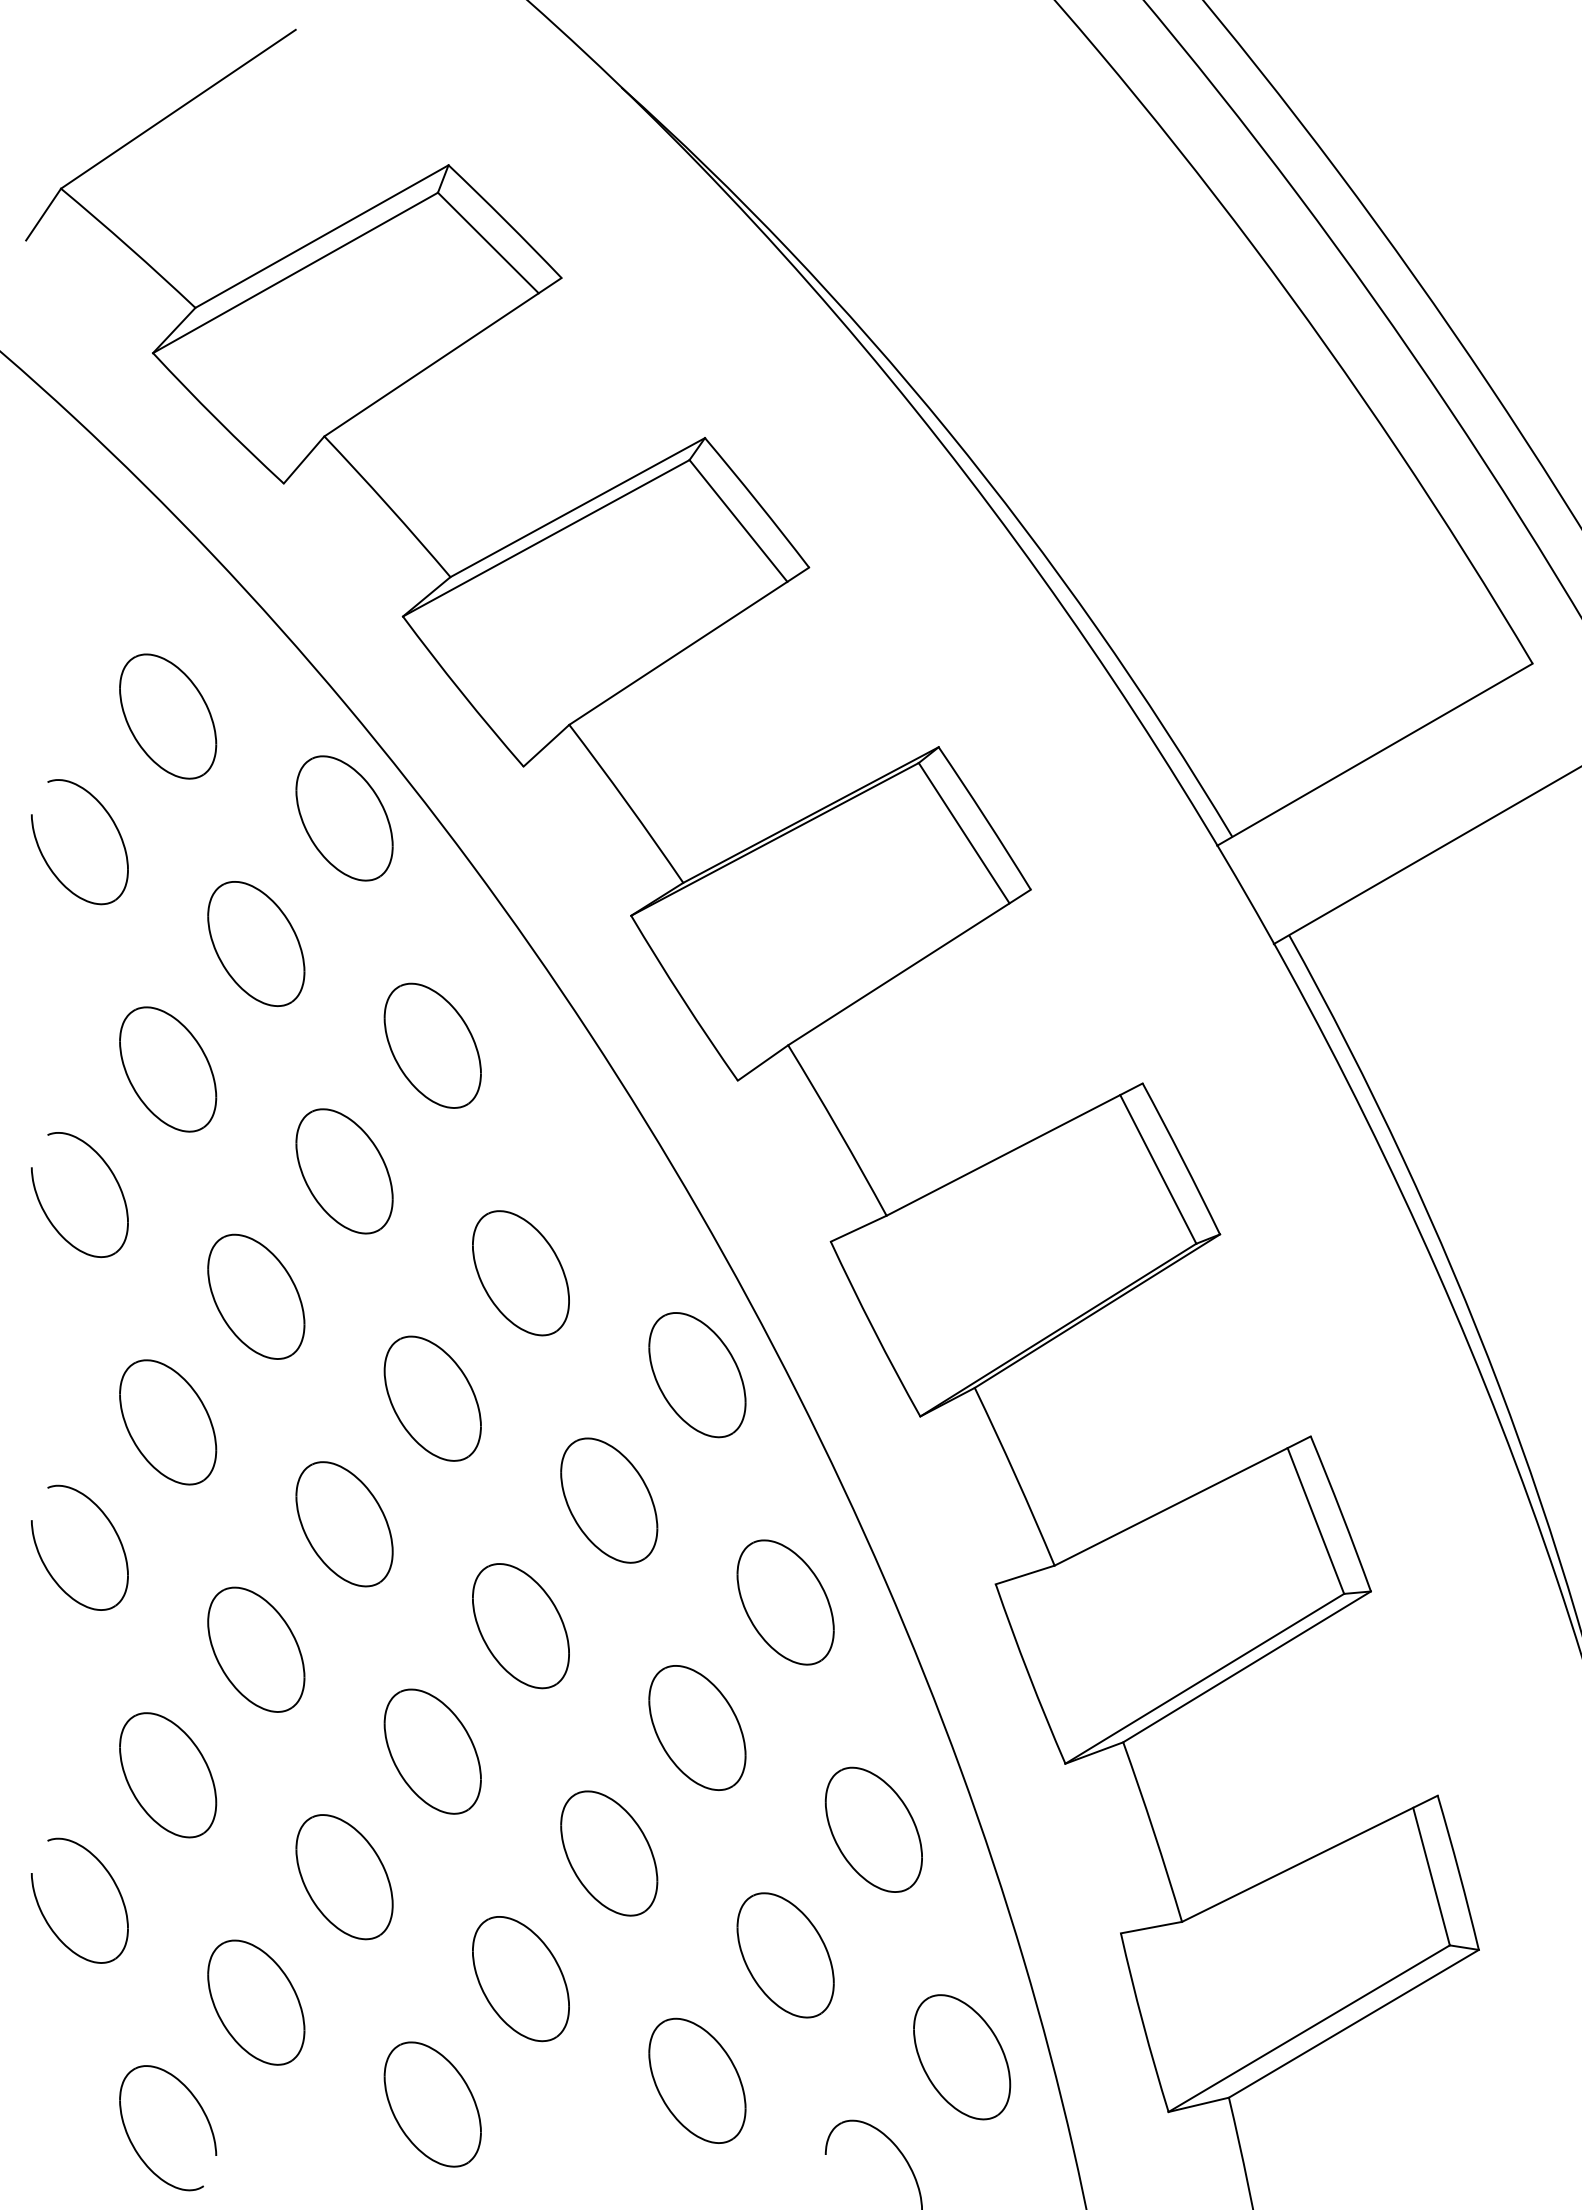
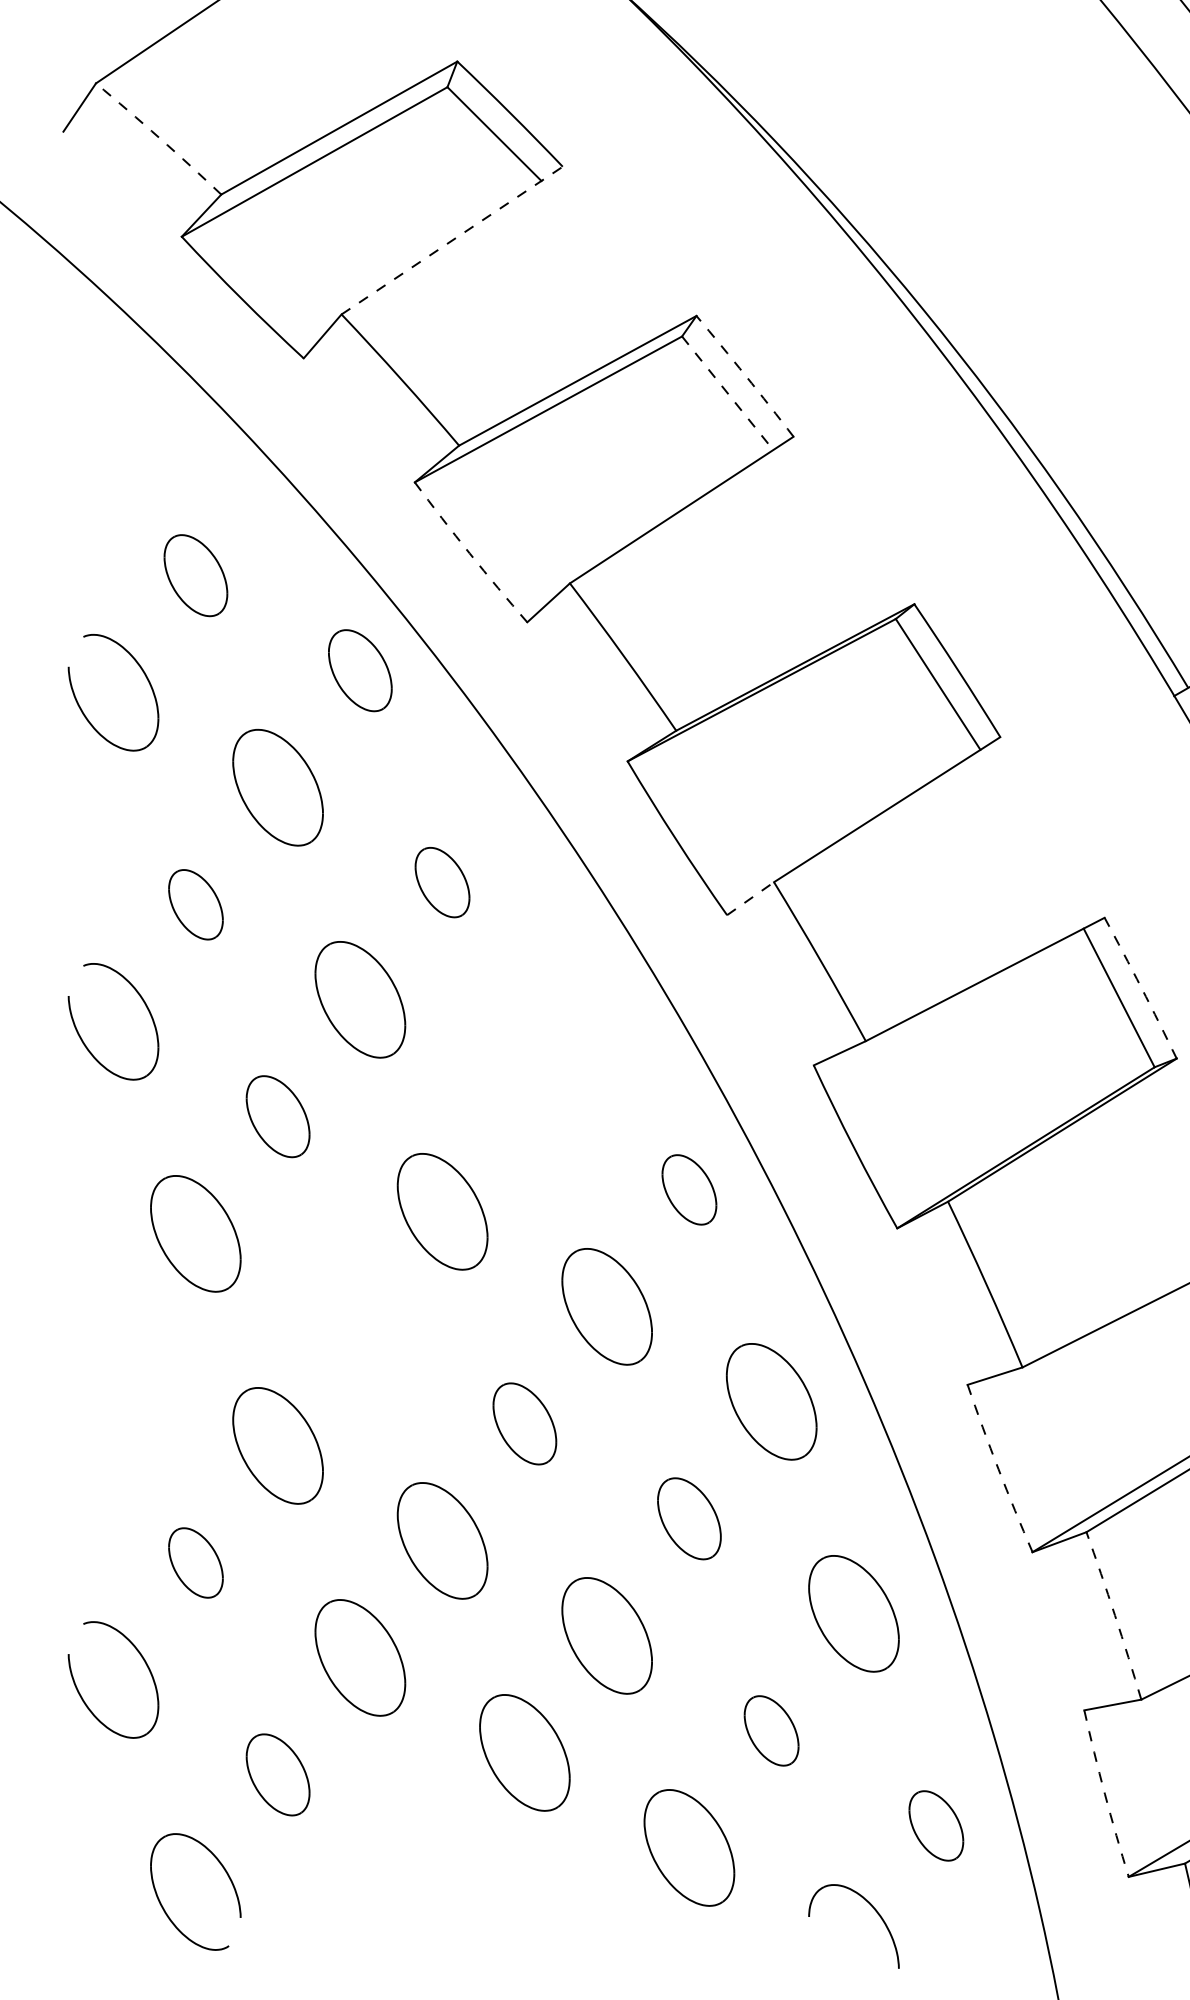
arc: (129, 247) -> (159, 138), solid -> dashed
line: (442, 357) -> (451, 240), solid -> dashed
arc: (757, 502) -> (745, 376), solid -> dashed
line: (738, 521) -> (727, 393), solid -> dashed
arc: (461, 692) -> (469, 553), solid -> dashed
part: (168, 716) -> (196, 575), size x0.7
part: (344, 818) -> (360, 670), size x0.7
part: (432, 1045) -> (442, 882), size x0.6
line: (763, 1062) -> (751, 898), solid -> dashed
part: (168, 1069) -> (196, 904), size x0.6
arc: (1182, 1158) -> (1141, 987), solid -> dashed
part: (520, 1273) -> (524, 1095), removed
part: (256, 1296) -> (278, 1116), size x0.7
part: (697, 1375) -> (689, 1190), size x0.6
part: (344, 1524) -> (360, 1329), removed
part: (45, 1564) -> (81, 1366), removed
part: (520, 1626) -> (524, 1424), size x0.7
arc: (1028, 1674) -> (998, 1468), solid -> dashed
part: (697, 1727) -> (689, 1518), size x0.7
part: (168, 1775) -> (196, 1563), size x0.6
arc: (1153, 1831) -> (1114, 1615), solid -> dashed
part: (785, 1955) -> (771, 1730), size x0.6
part: (256, 2002) -> (278, 1774), size x0.7
arc: (1143, 2023) -> (1105, 1794), solid -> dashed
part: (962, 2057) -> (936, 1826), size x0.6
part: (432, 2104) -> (442, 1869), removed

